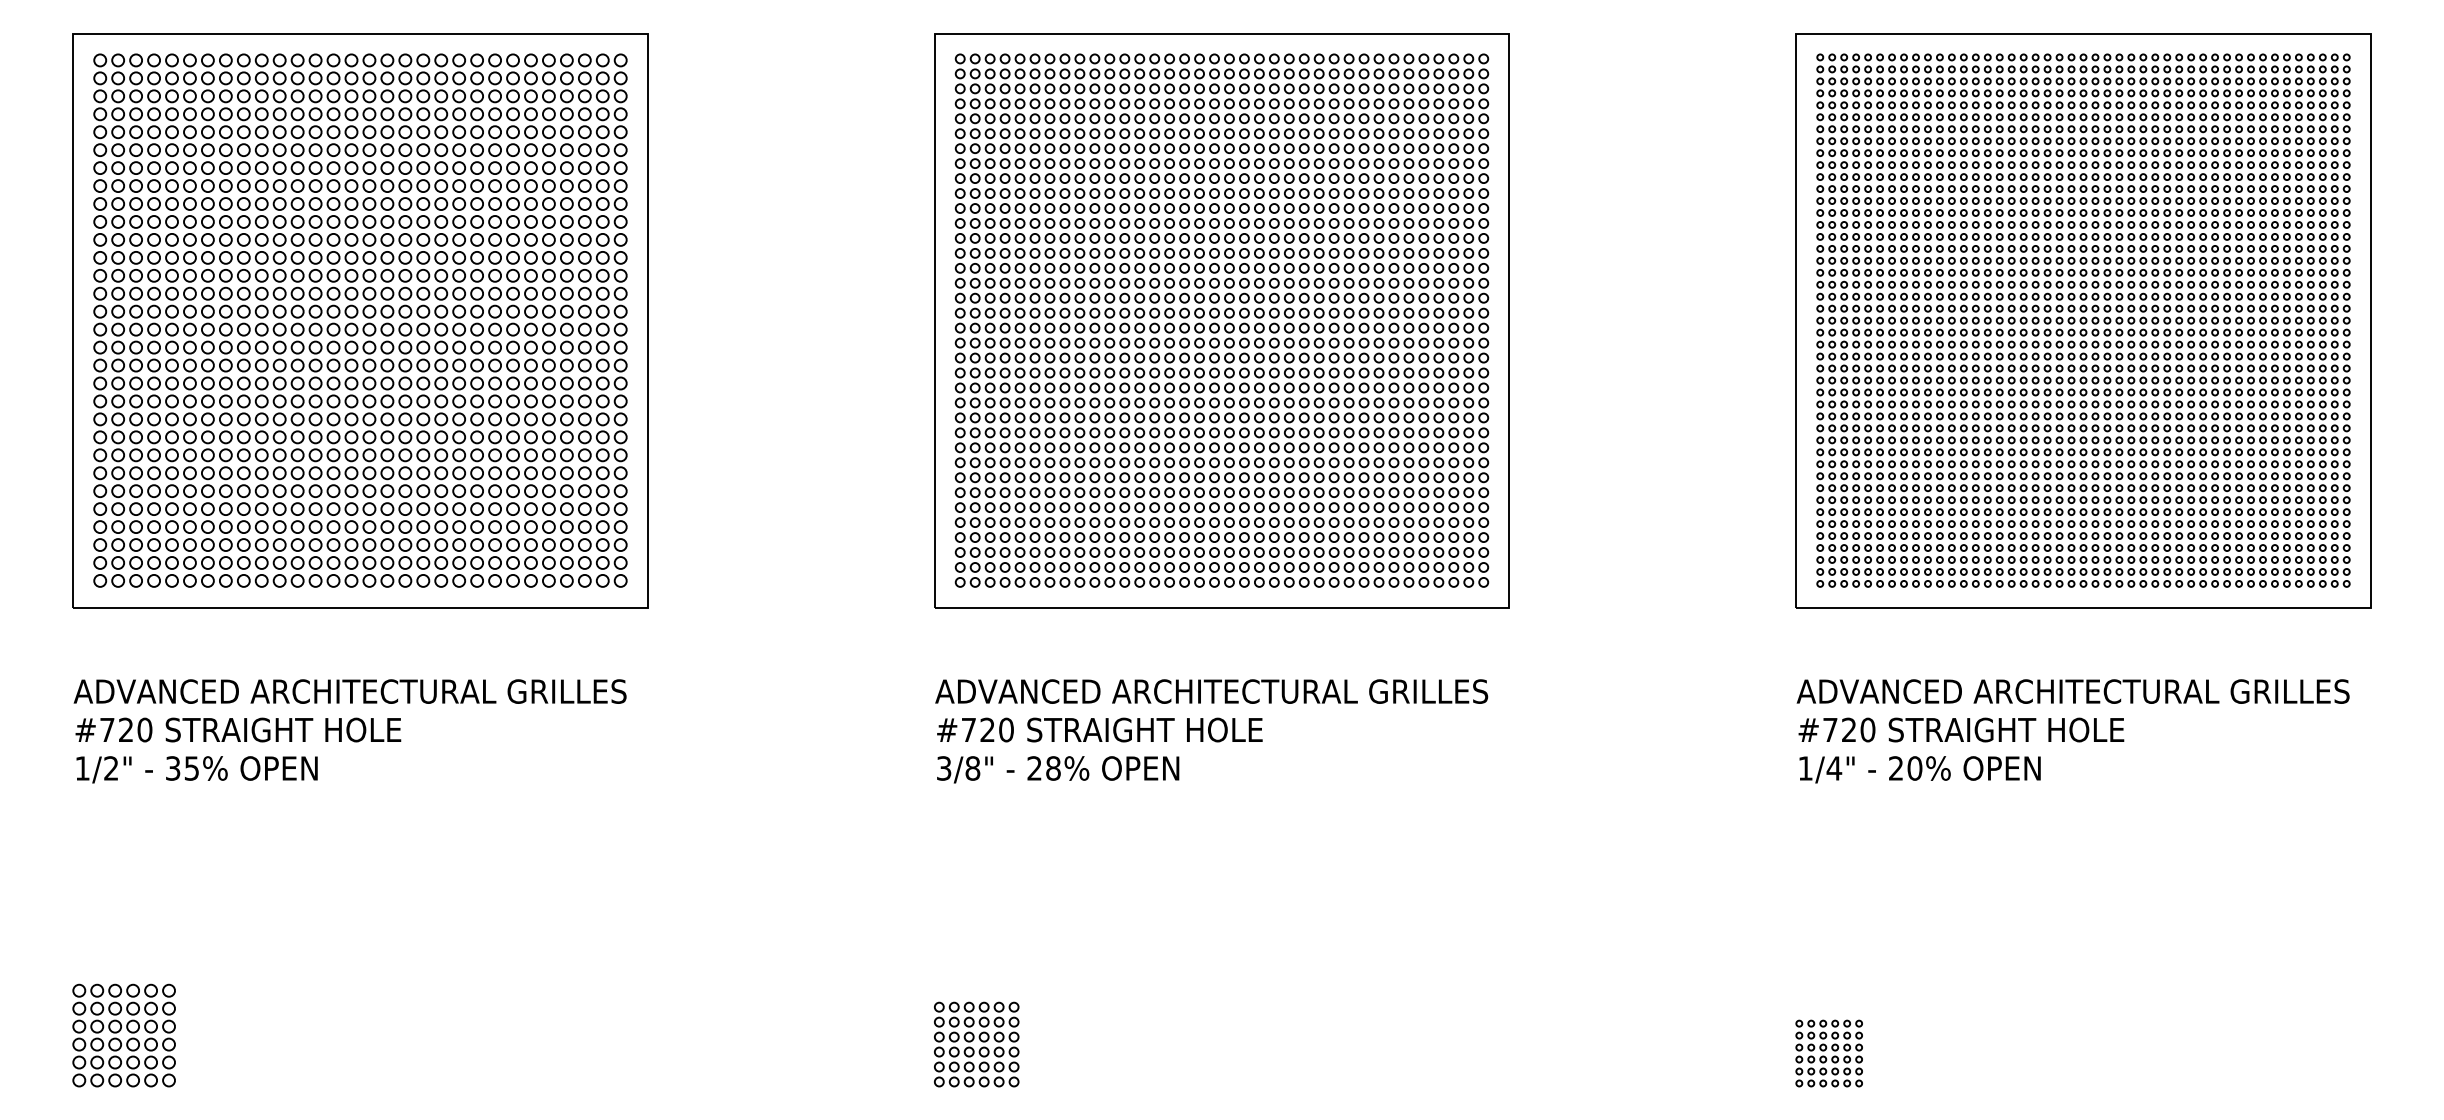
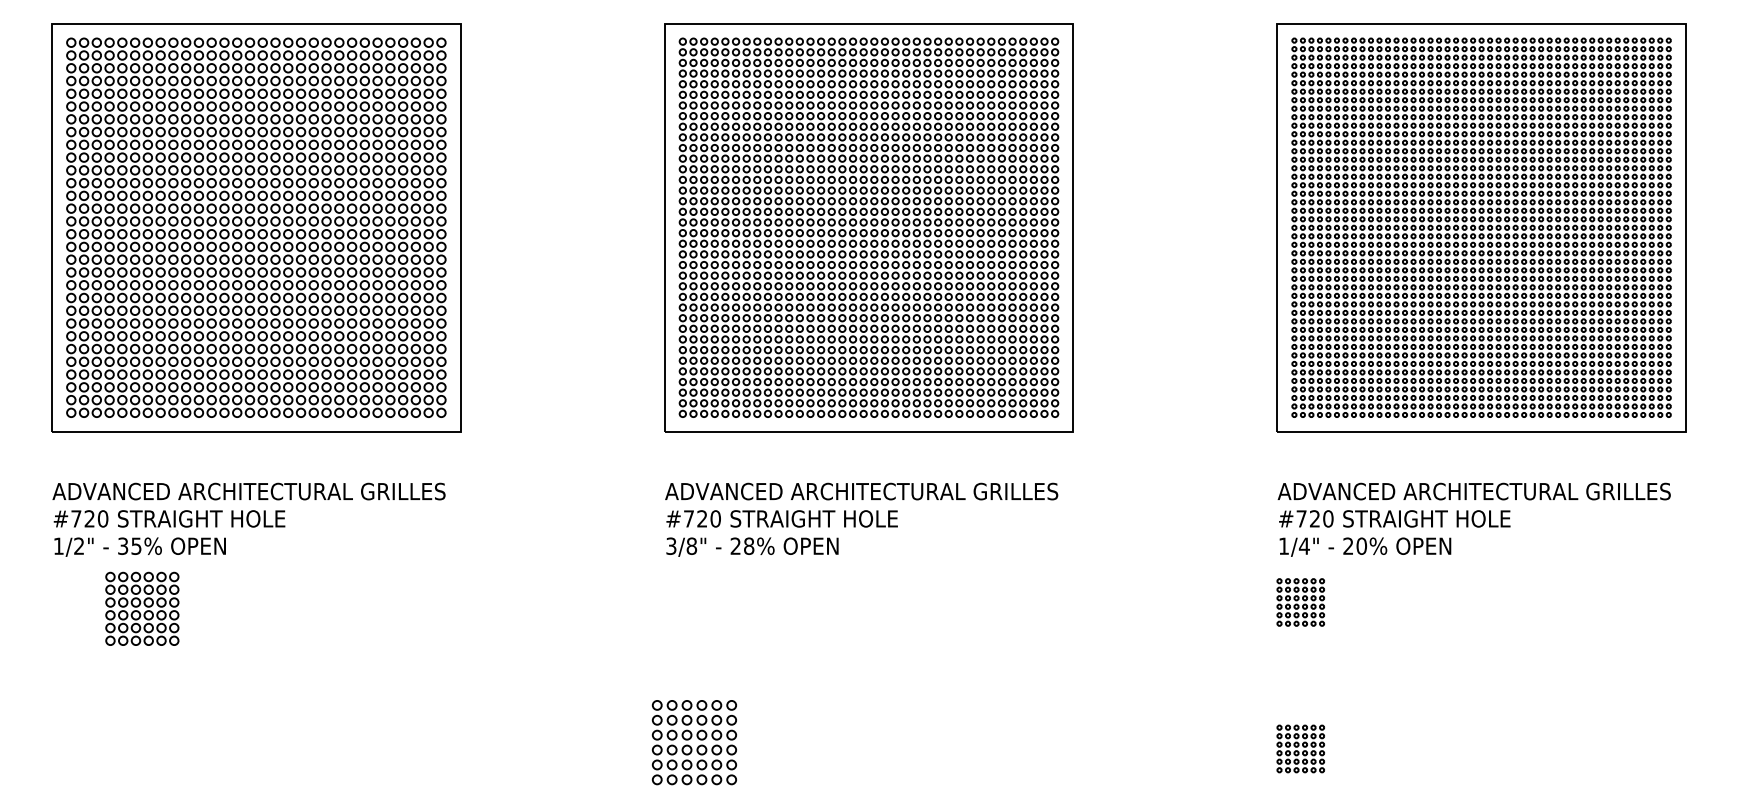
part: (1828, 847) -> (1300, 602), added
part: (123, 1035) -> (141, 608), moved
part: (976, 1044) -> (694, 742), size x1.4

